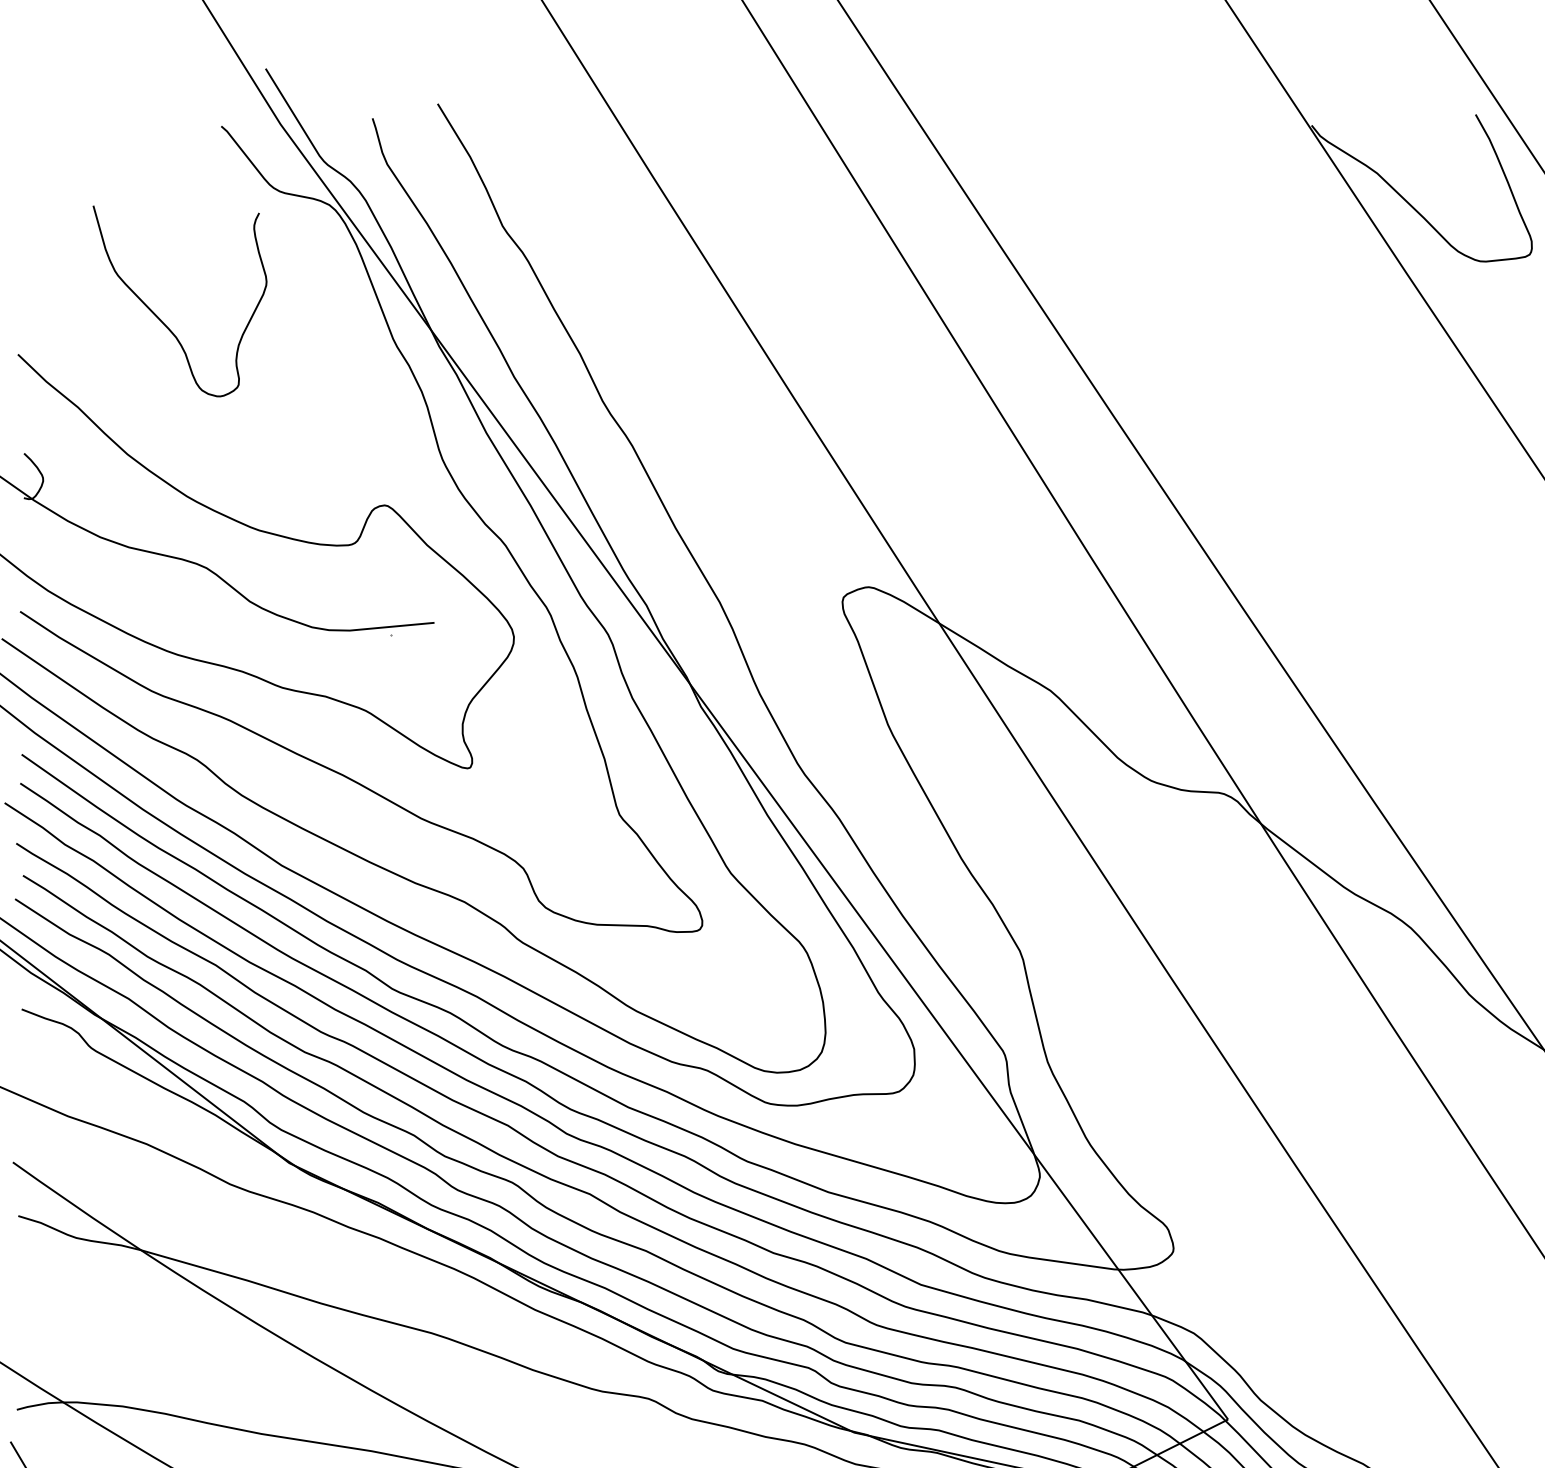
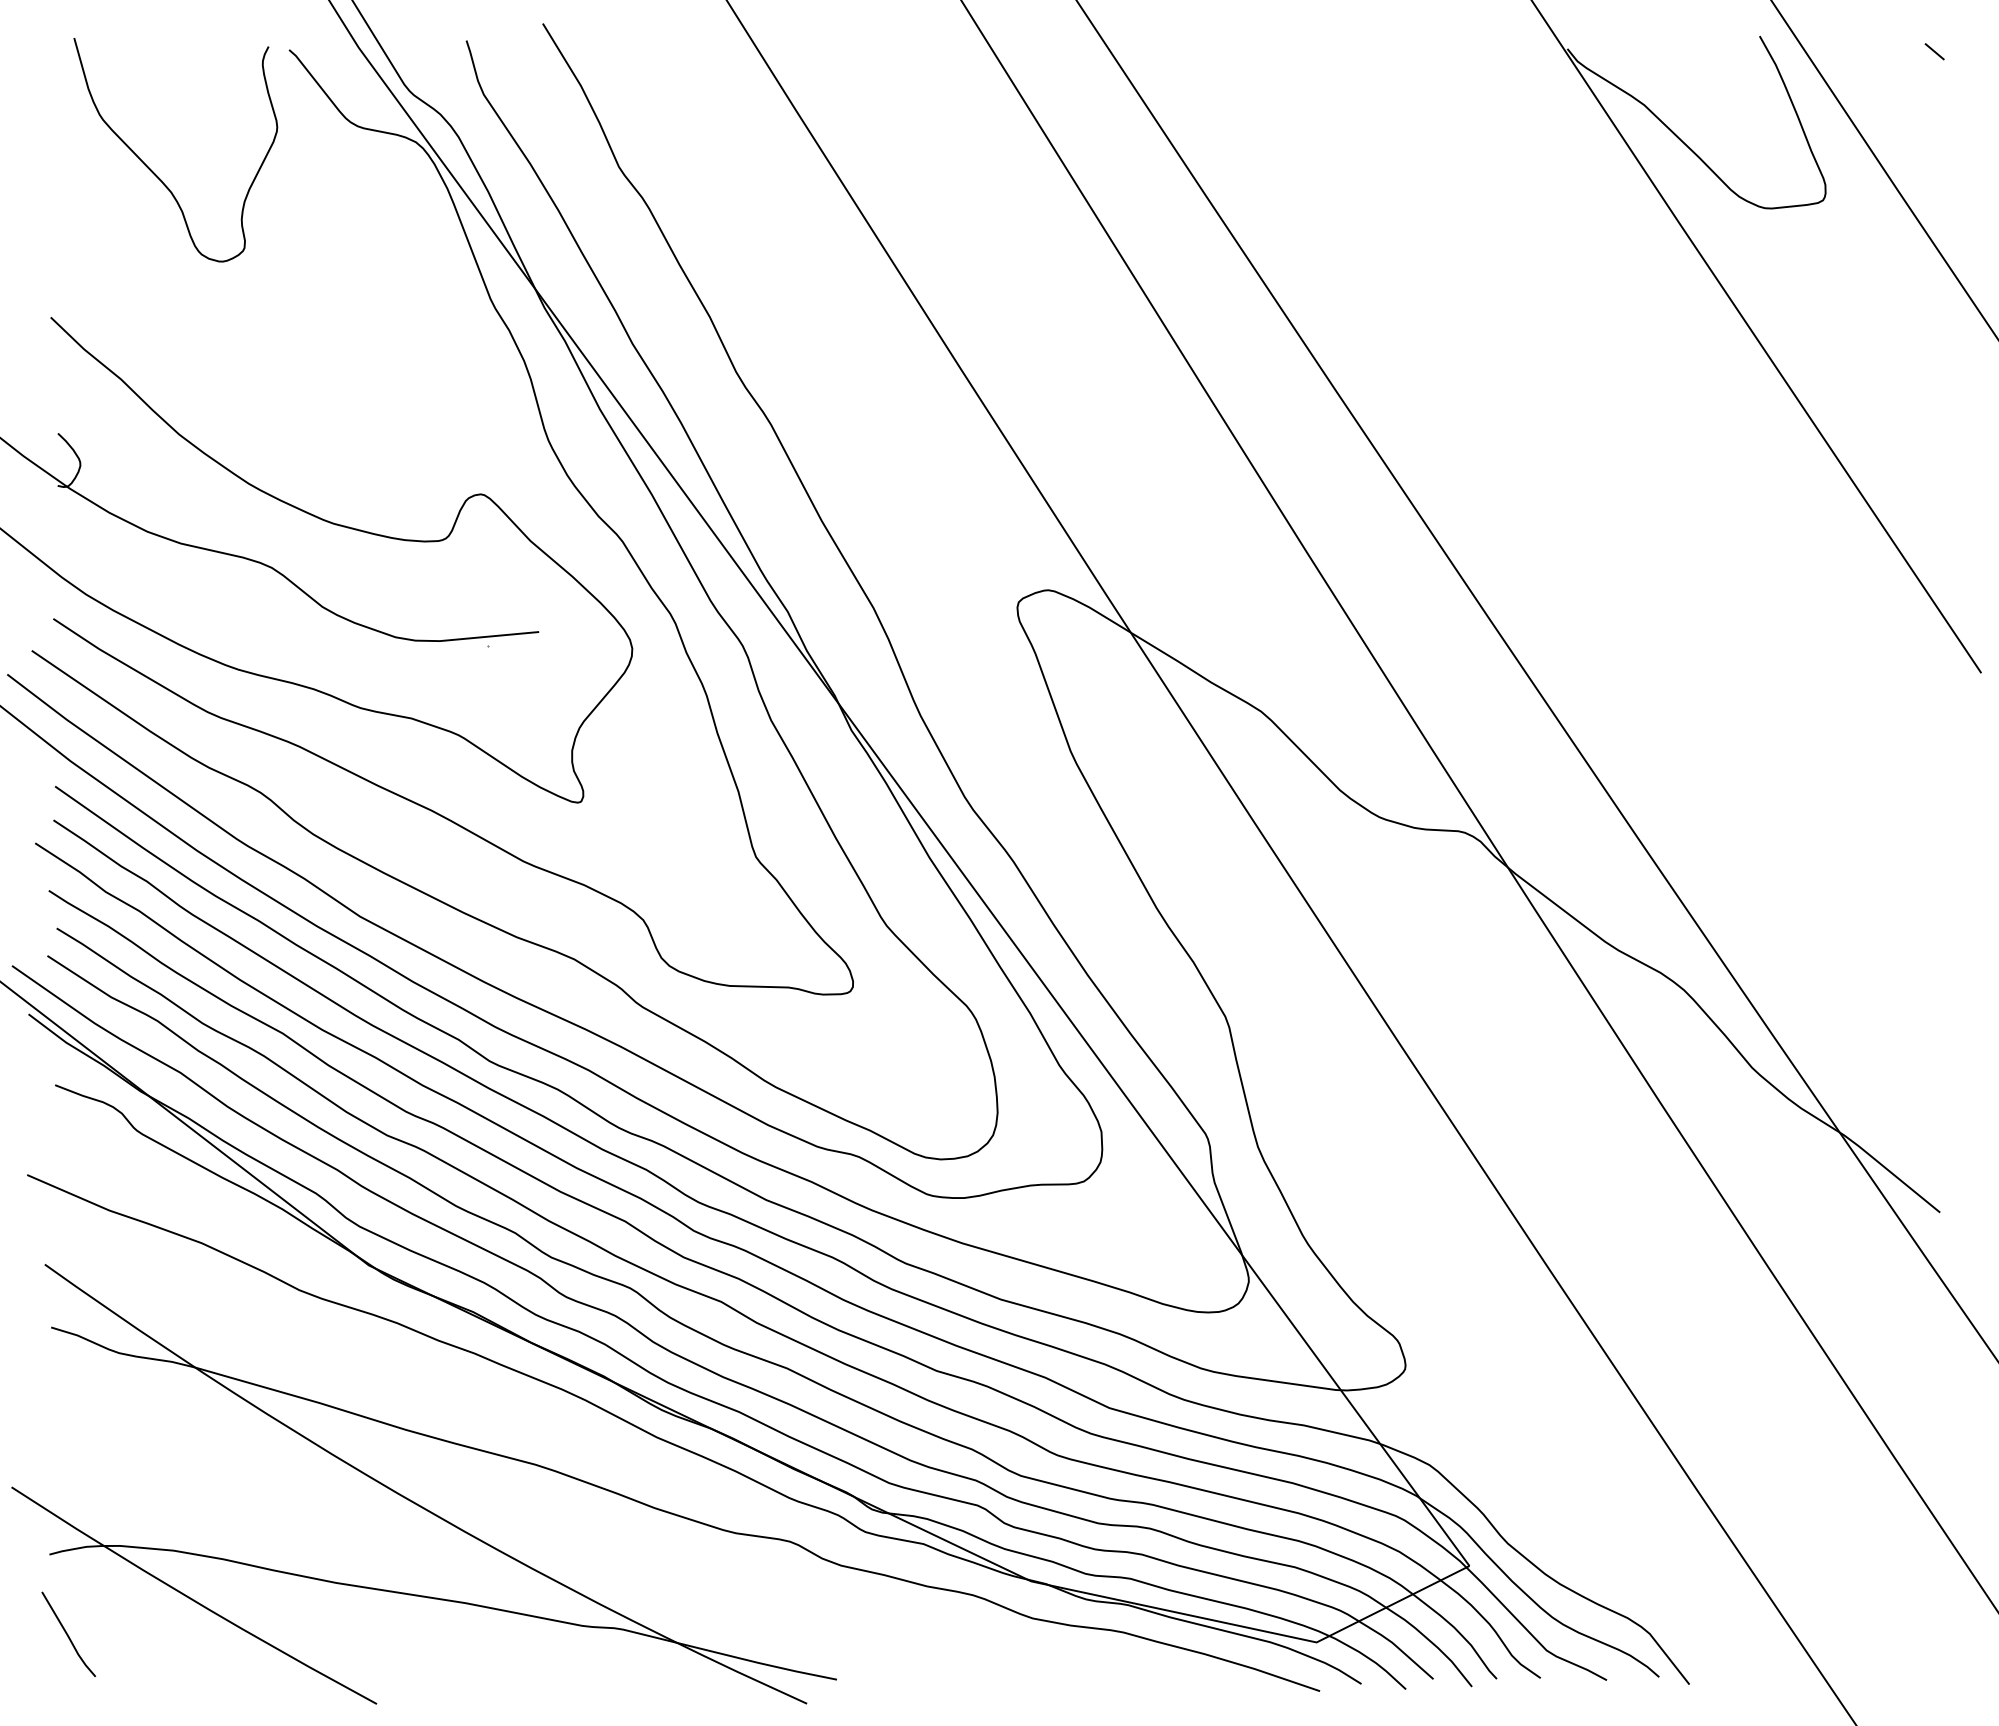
curve: (161, 319) -> (153, 171), moved

